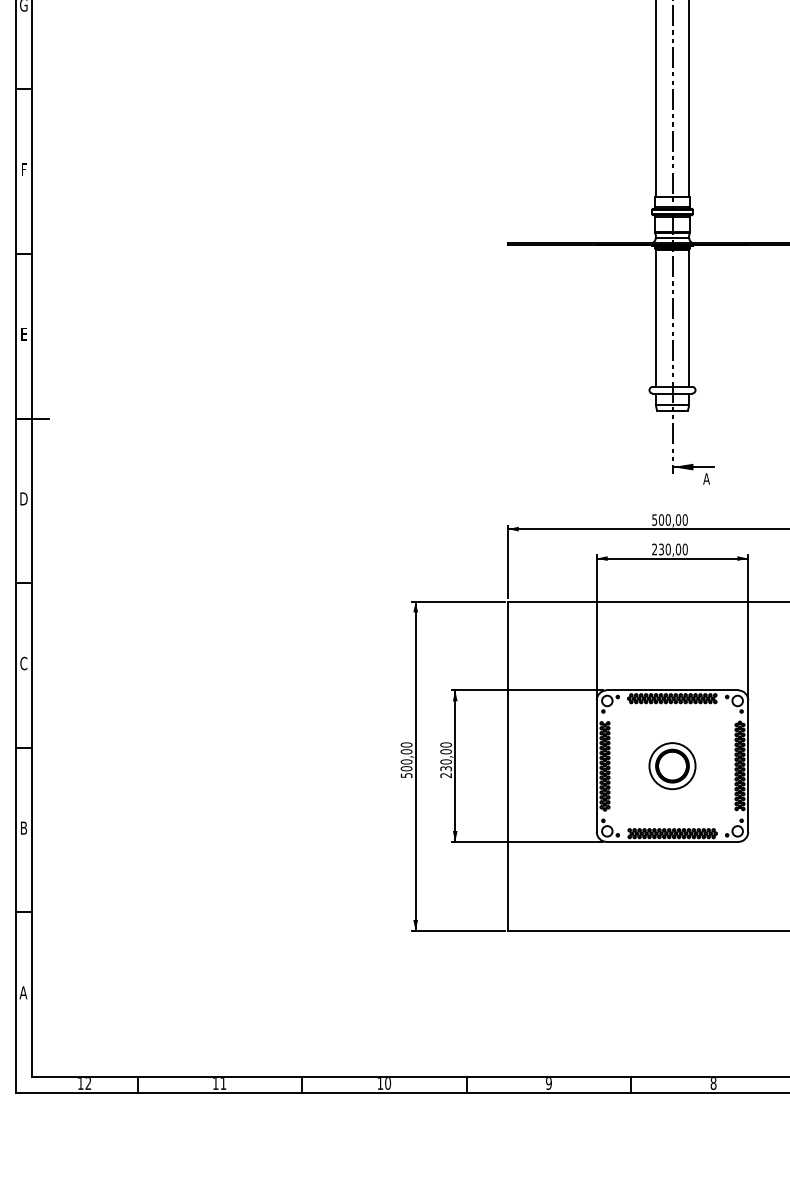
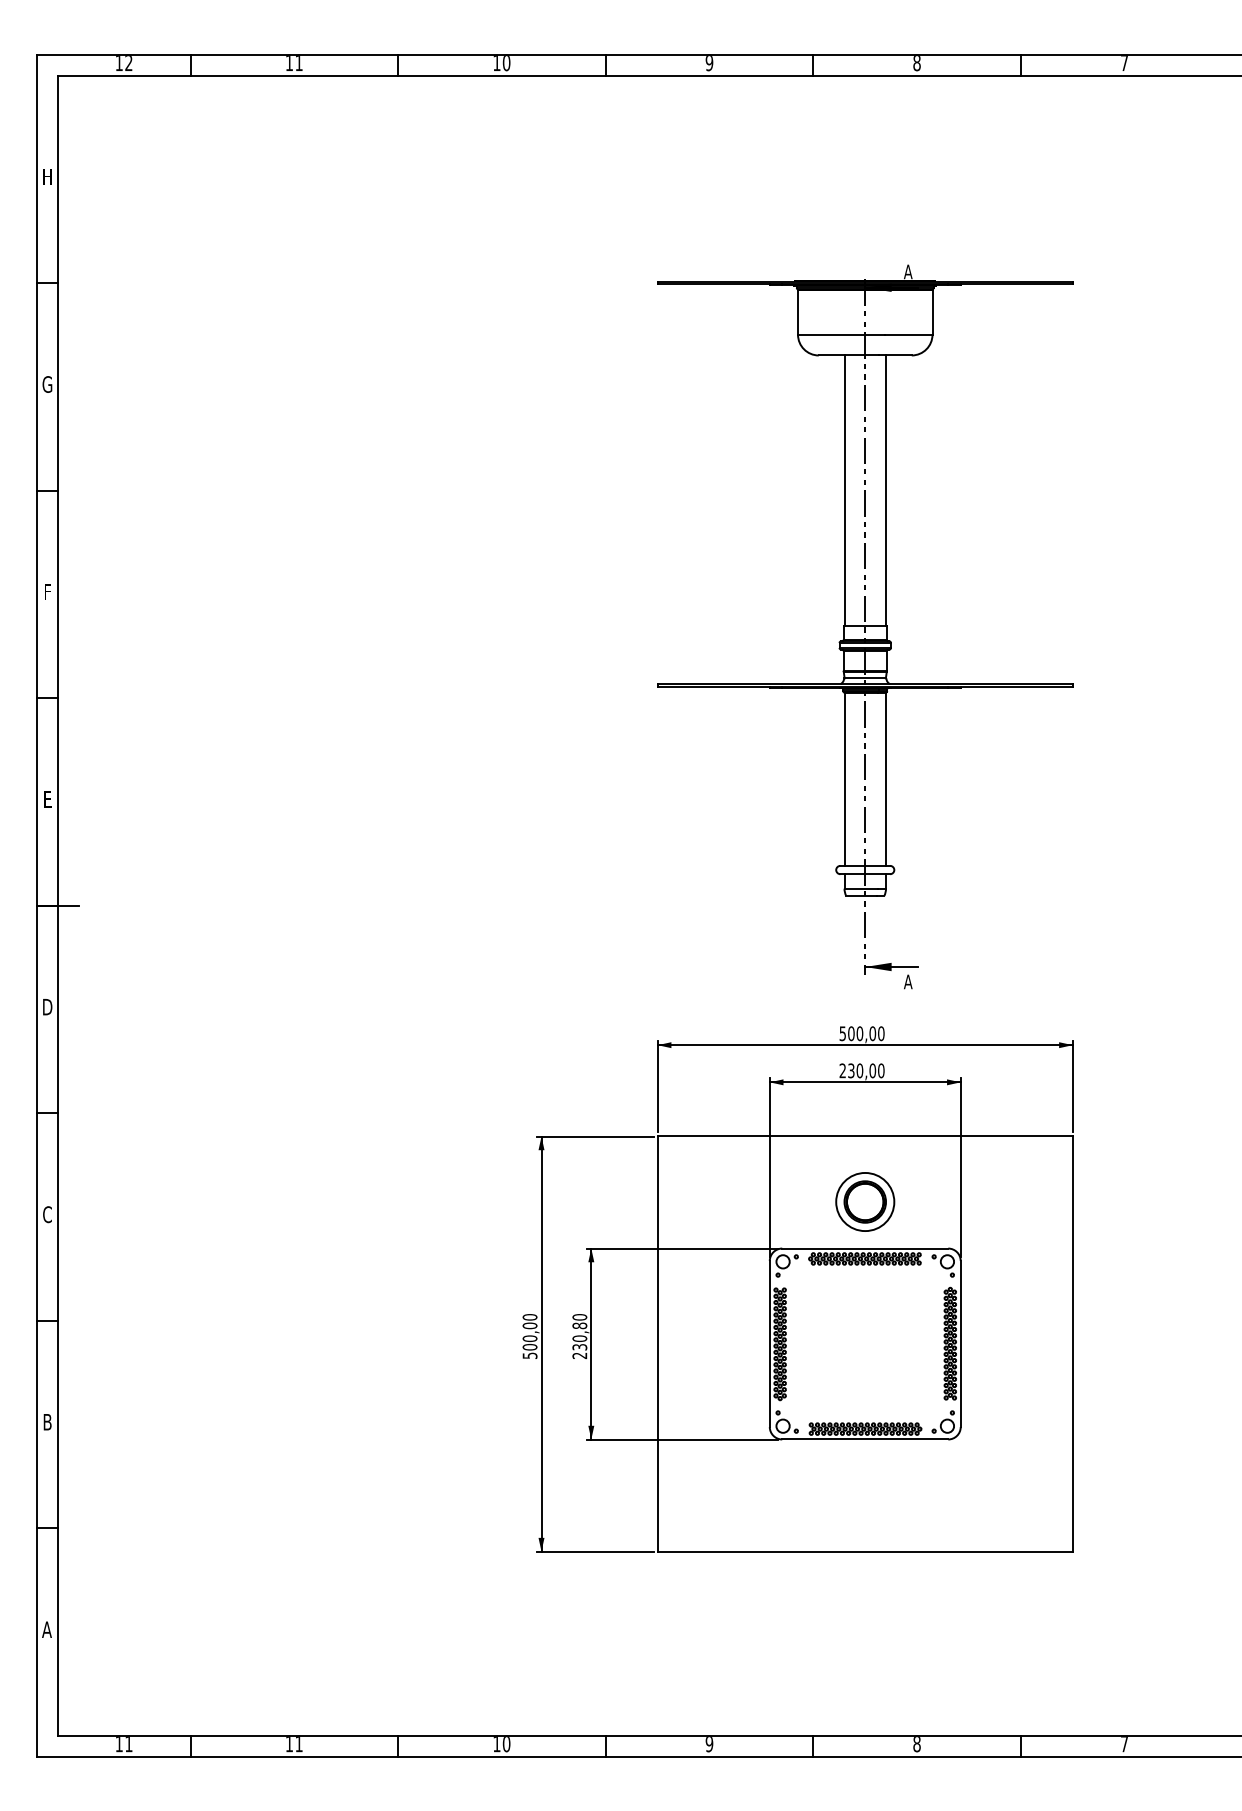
text: (445, 751) -> (579, 1325), 230,00 -> 230,80
part: (672, 765) -> (865, 1201), moved
text: (88, 1083) -> (128, 1744), 12 -> 11

